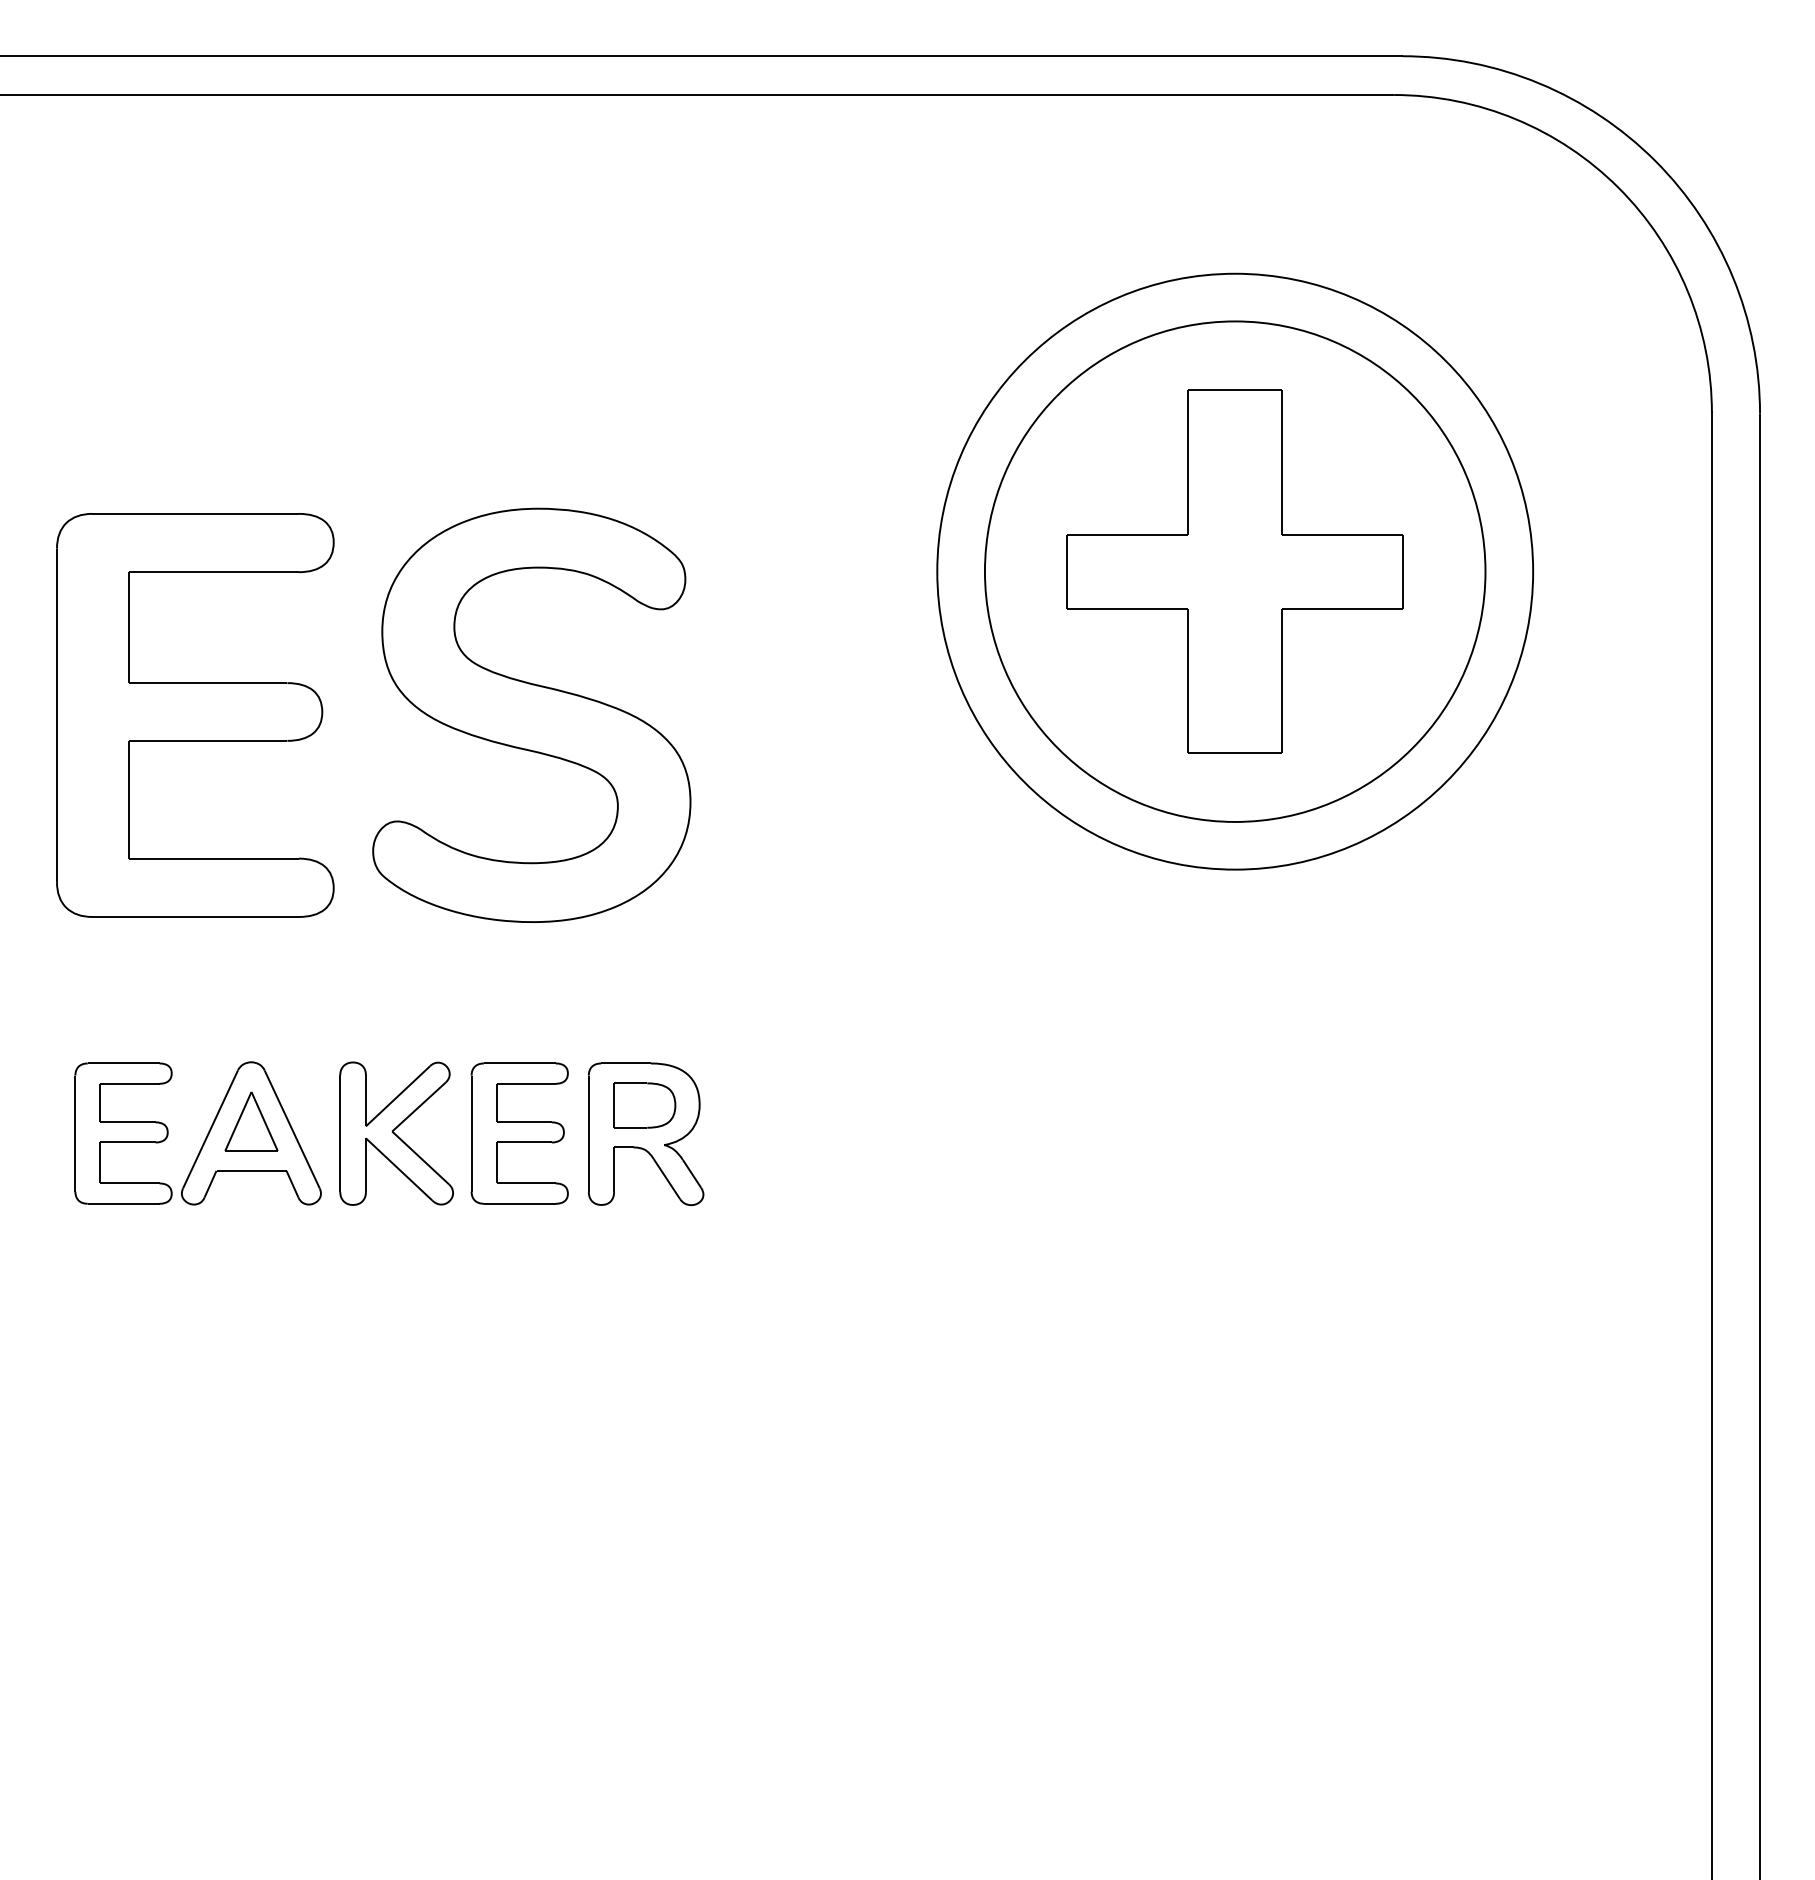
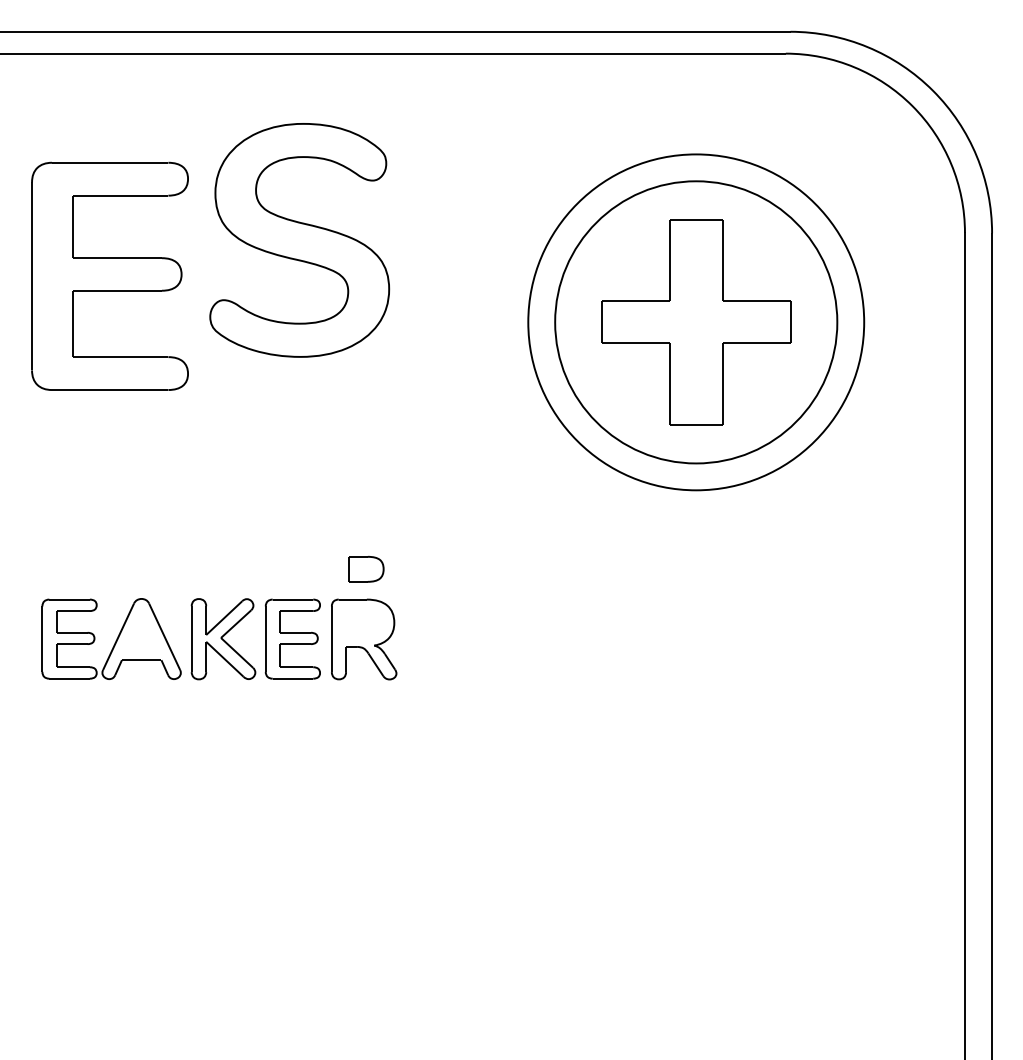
part: (194, 713) -> (109, 275), moved
part: (531, 715) -> (299, 240), moved
part: (644, 1104) -> (366, 568), moved
part: (251, 1121) -> (141, 632), removed

